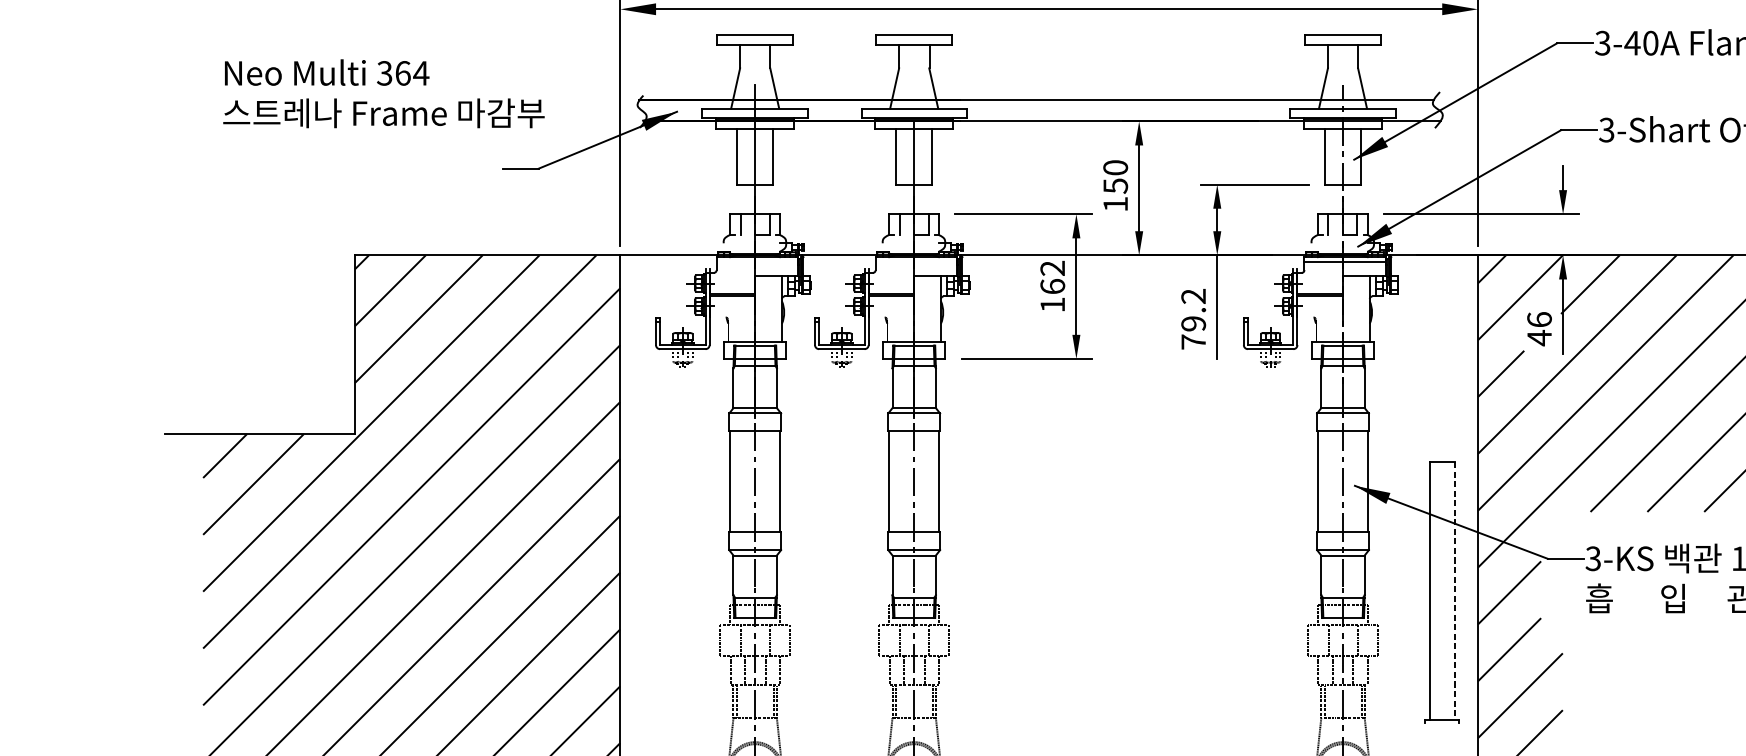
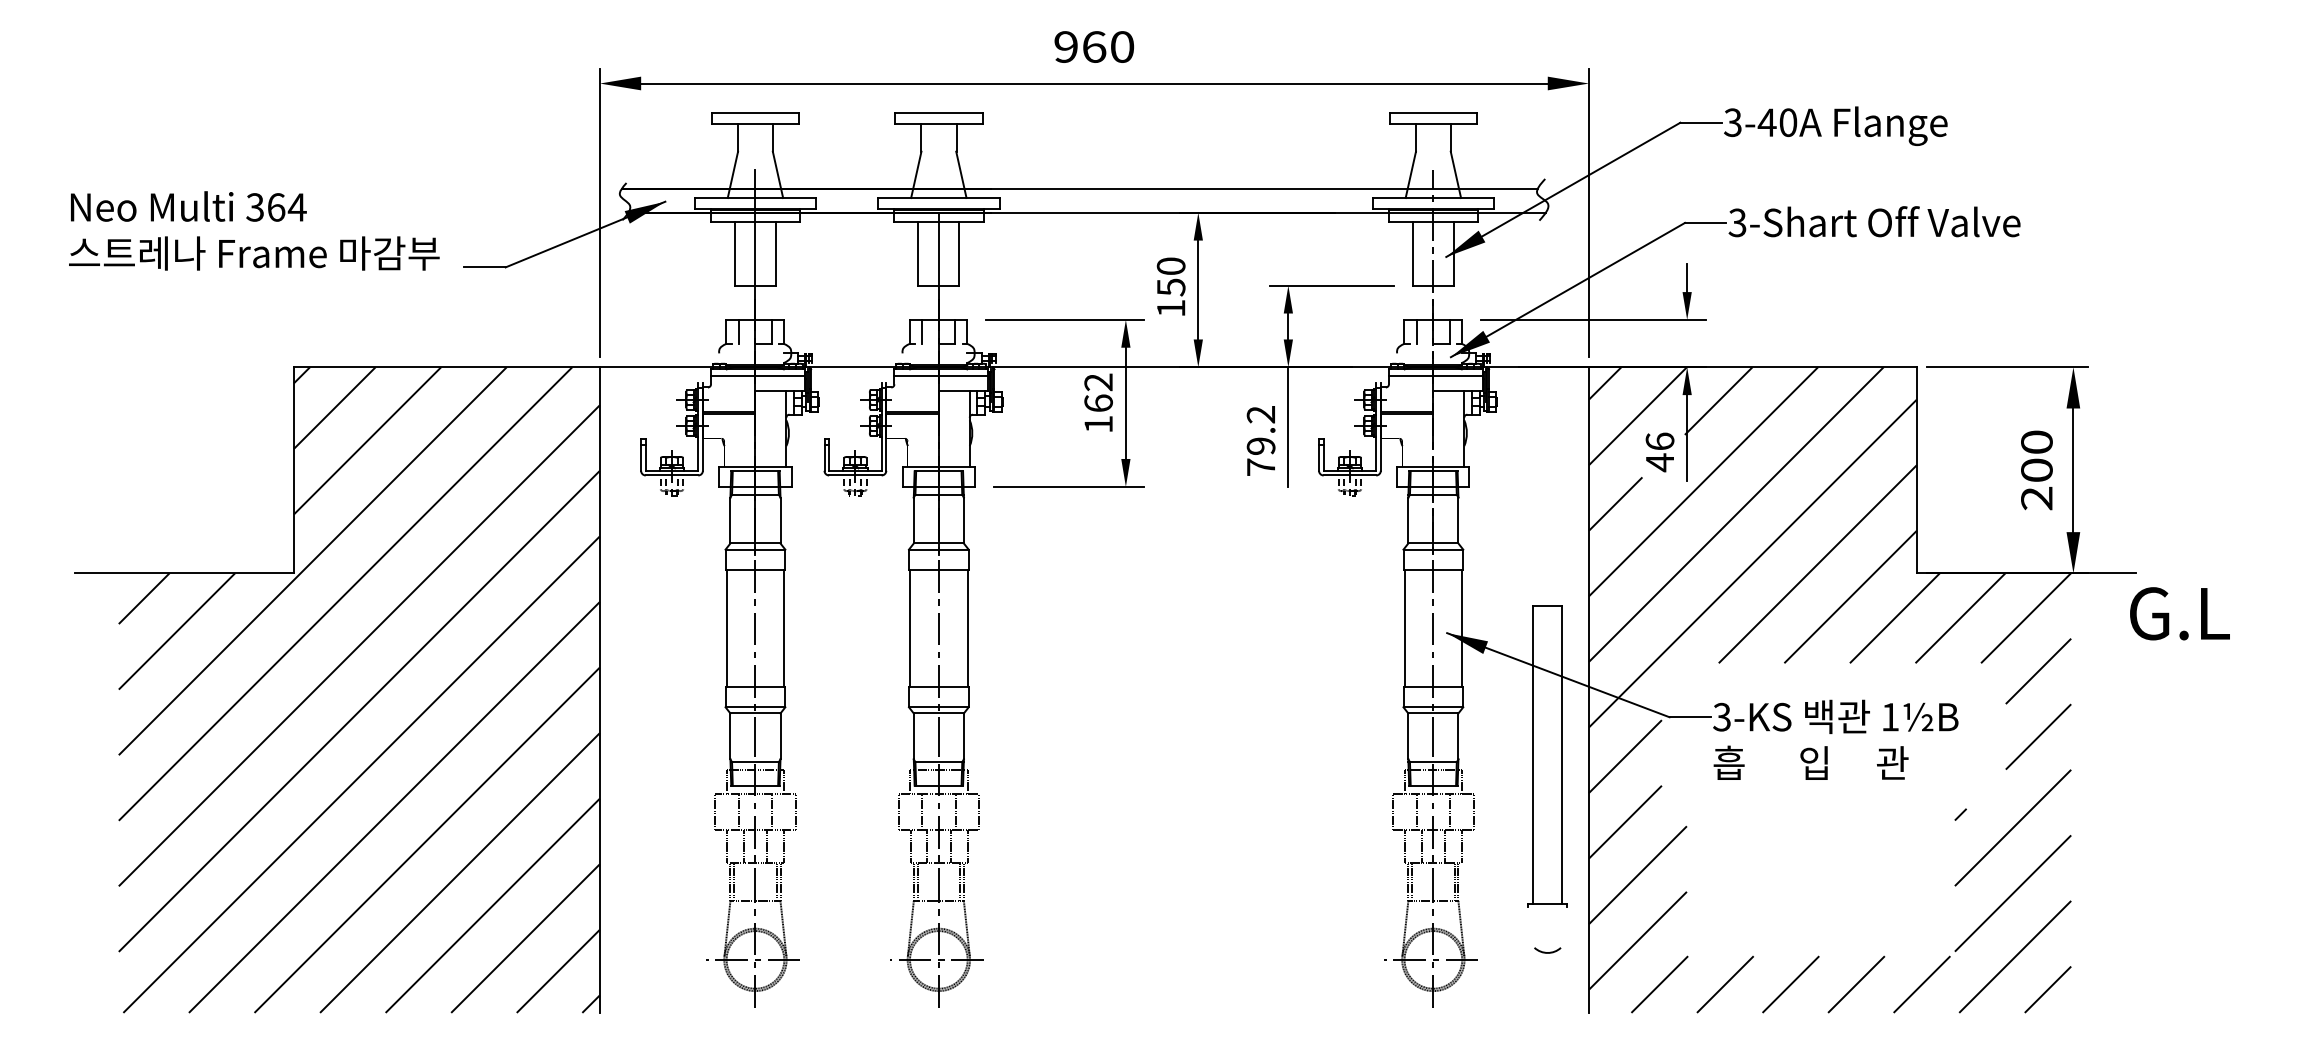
text: (384, 93) -> (254, 230), moved
line: (756, 262) -> (757, 375), added
line: (916, 262) -> (941, 375), added
line: (1454, 591) -> (1562, 754), dashed -> solid

